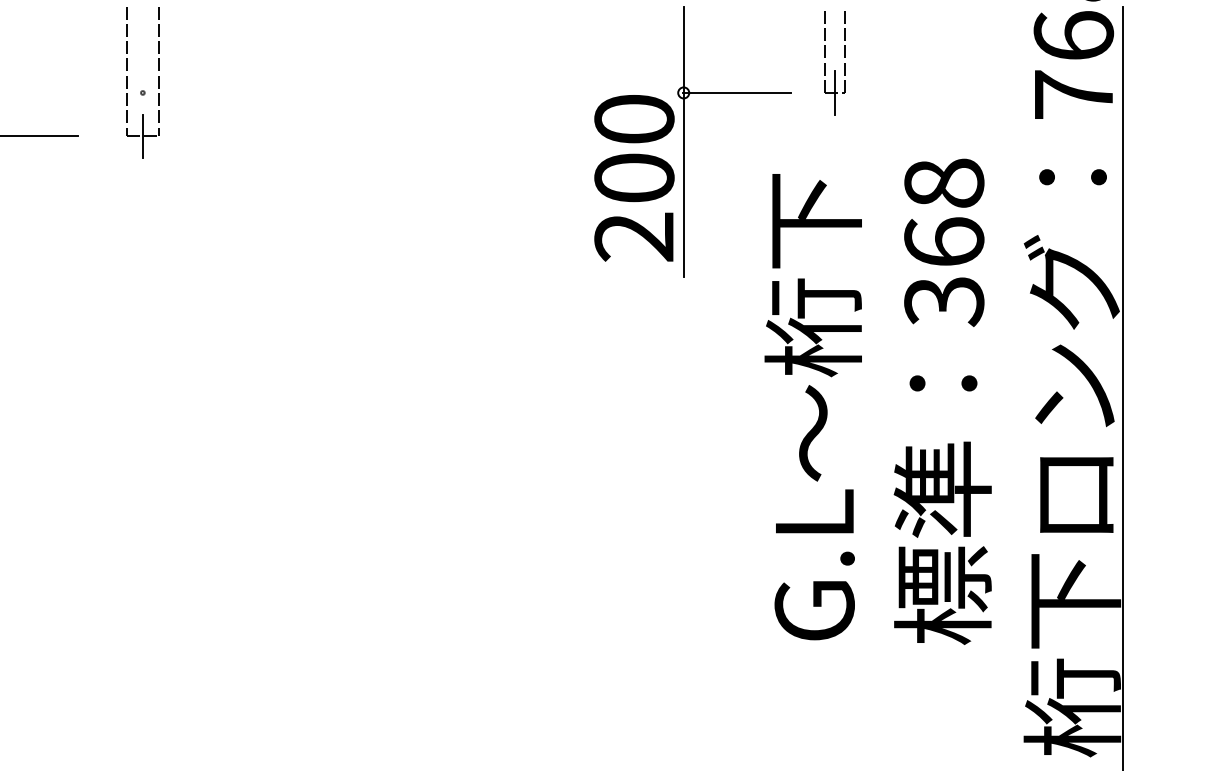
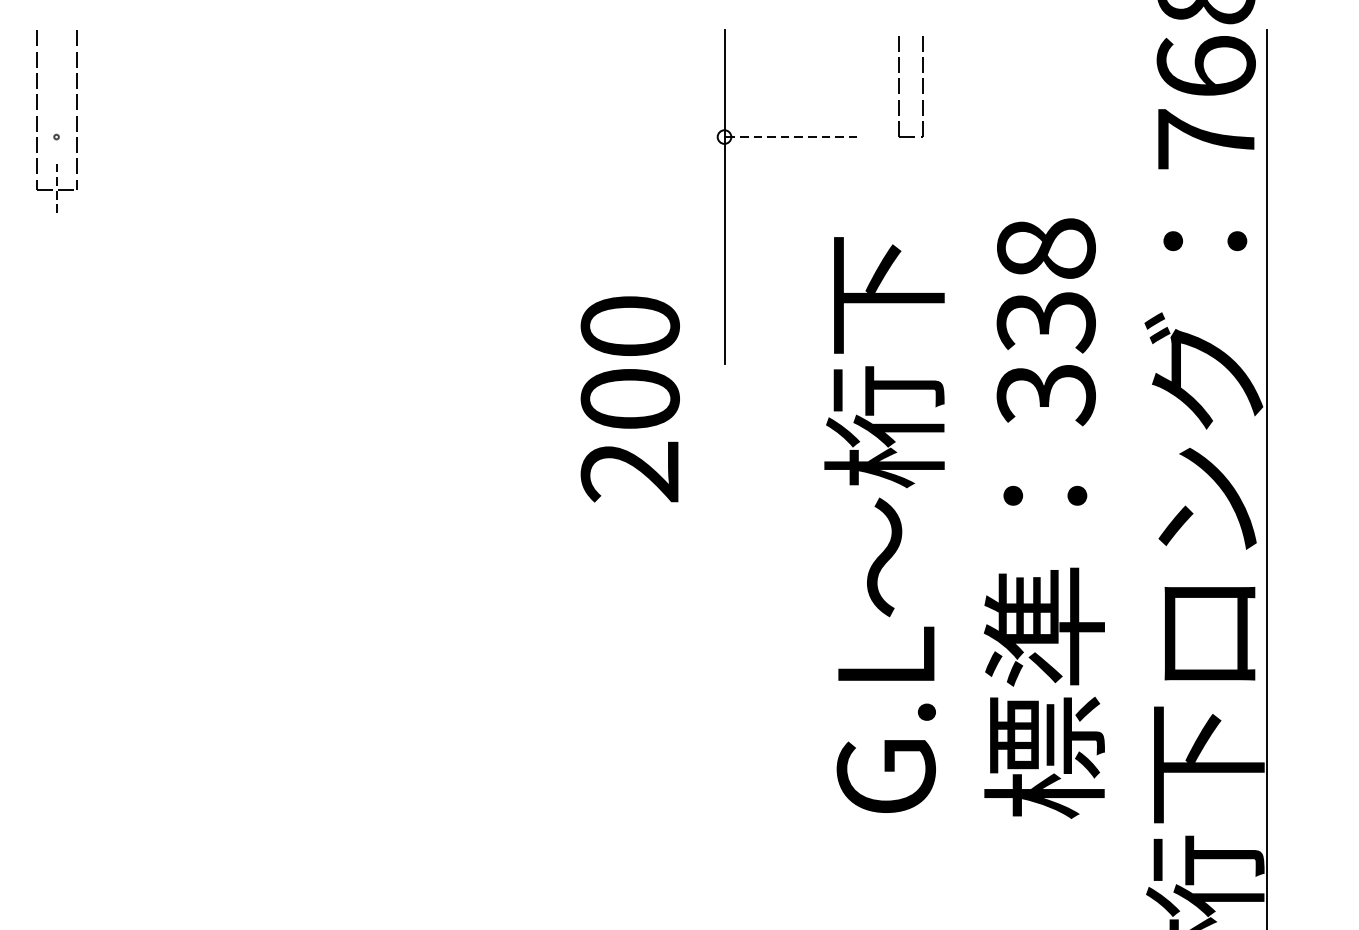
line: (737, 92) -> (790, 136), solid -> dashed
line: (834, 92) -> (910, 136), removed
line: (142, 136) -> (56, 190), solid -> dashed
text: (634, 178) -> (630, 399), moved
text: (944, 242) -> (1046, 321), 368 -> 338

